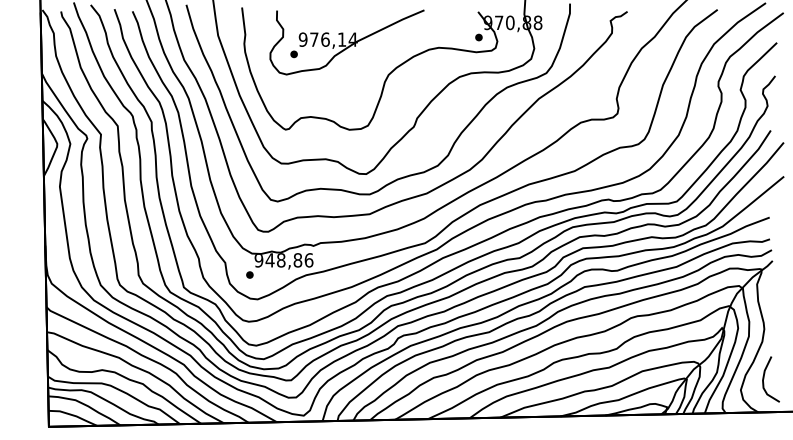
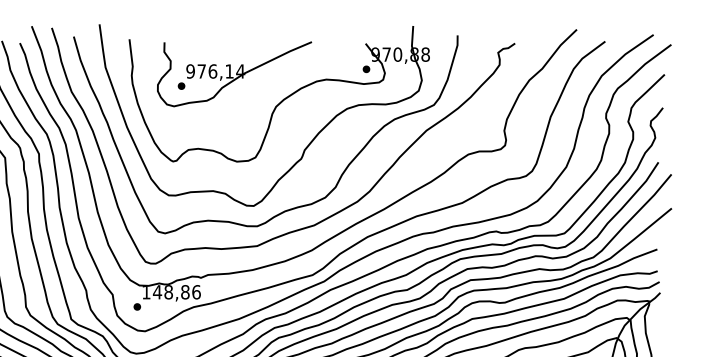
text: (258, 261) -> (145, 293), 948,86 -> 148,86

